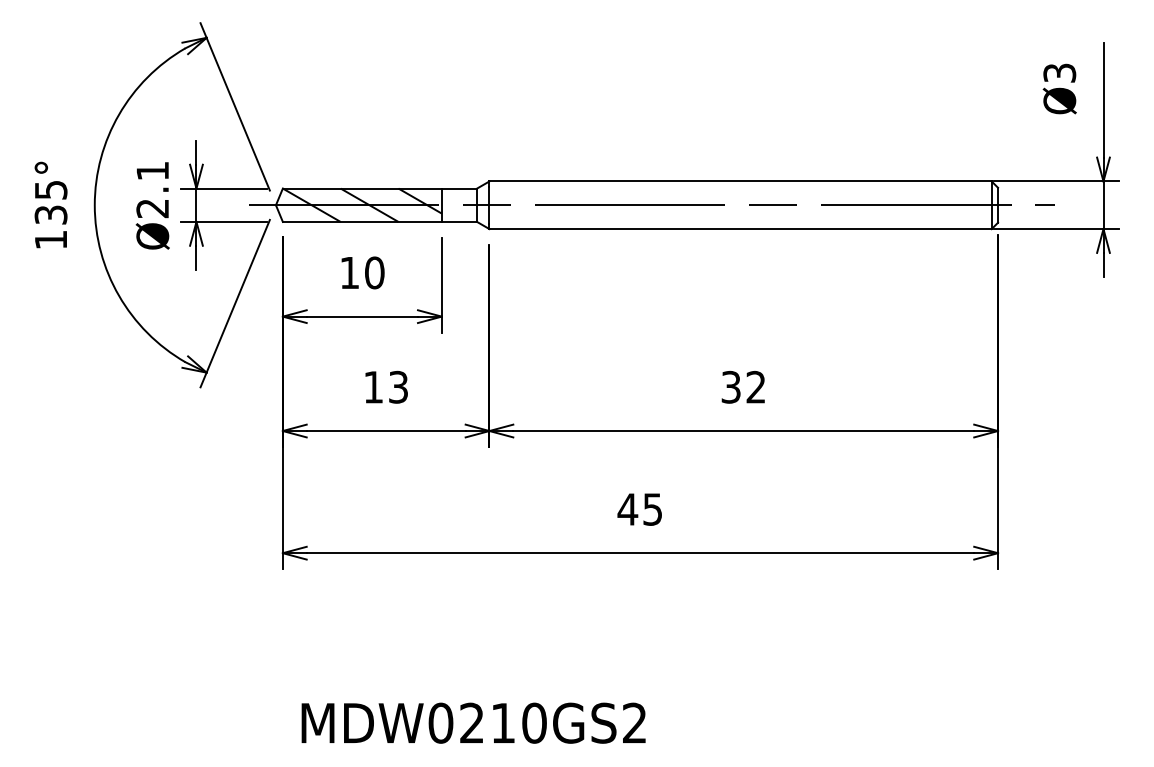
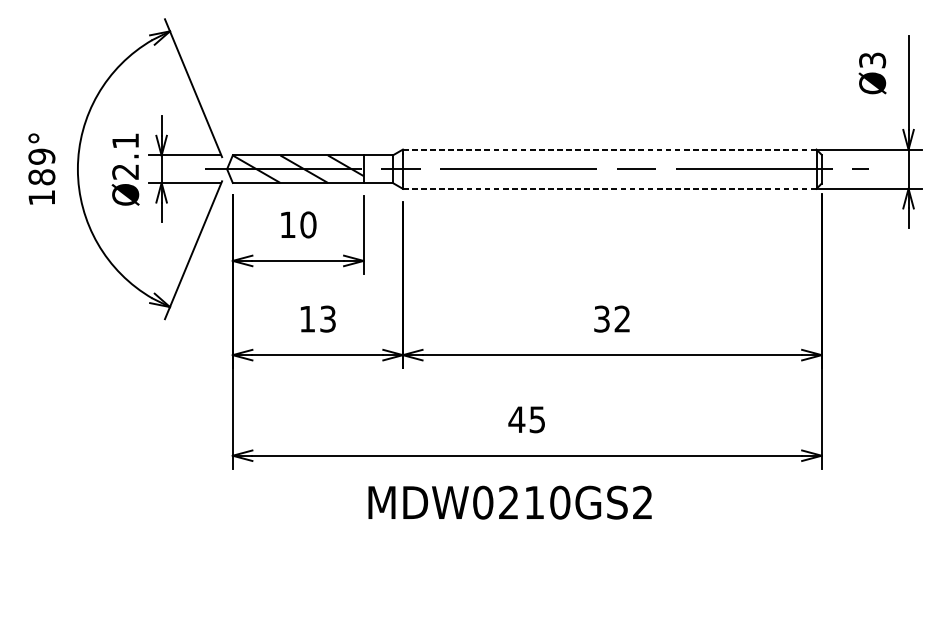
line: (741, 181) -> (610, 149), solid -> dashed
text: (50, 202) -> (41, 166), 135° -> 189°
line: (740, 229) -> (609, 189), solid -> dashed
text: (473, 722) -> (509, 502), moved

